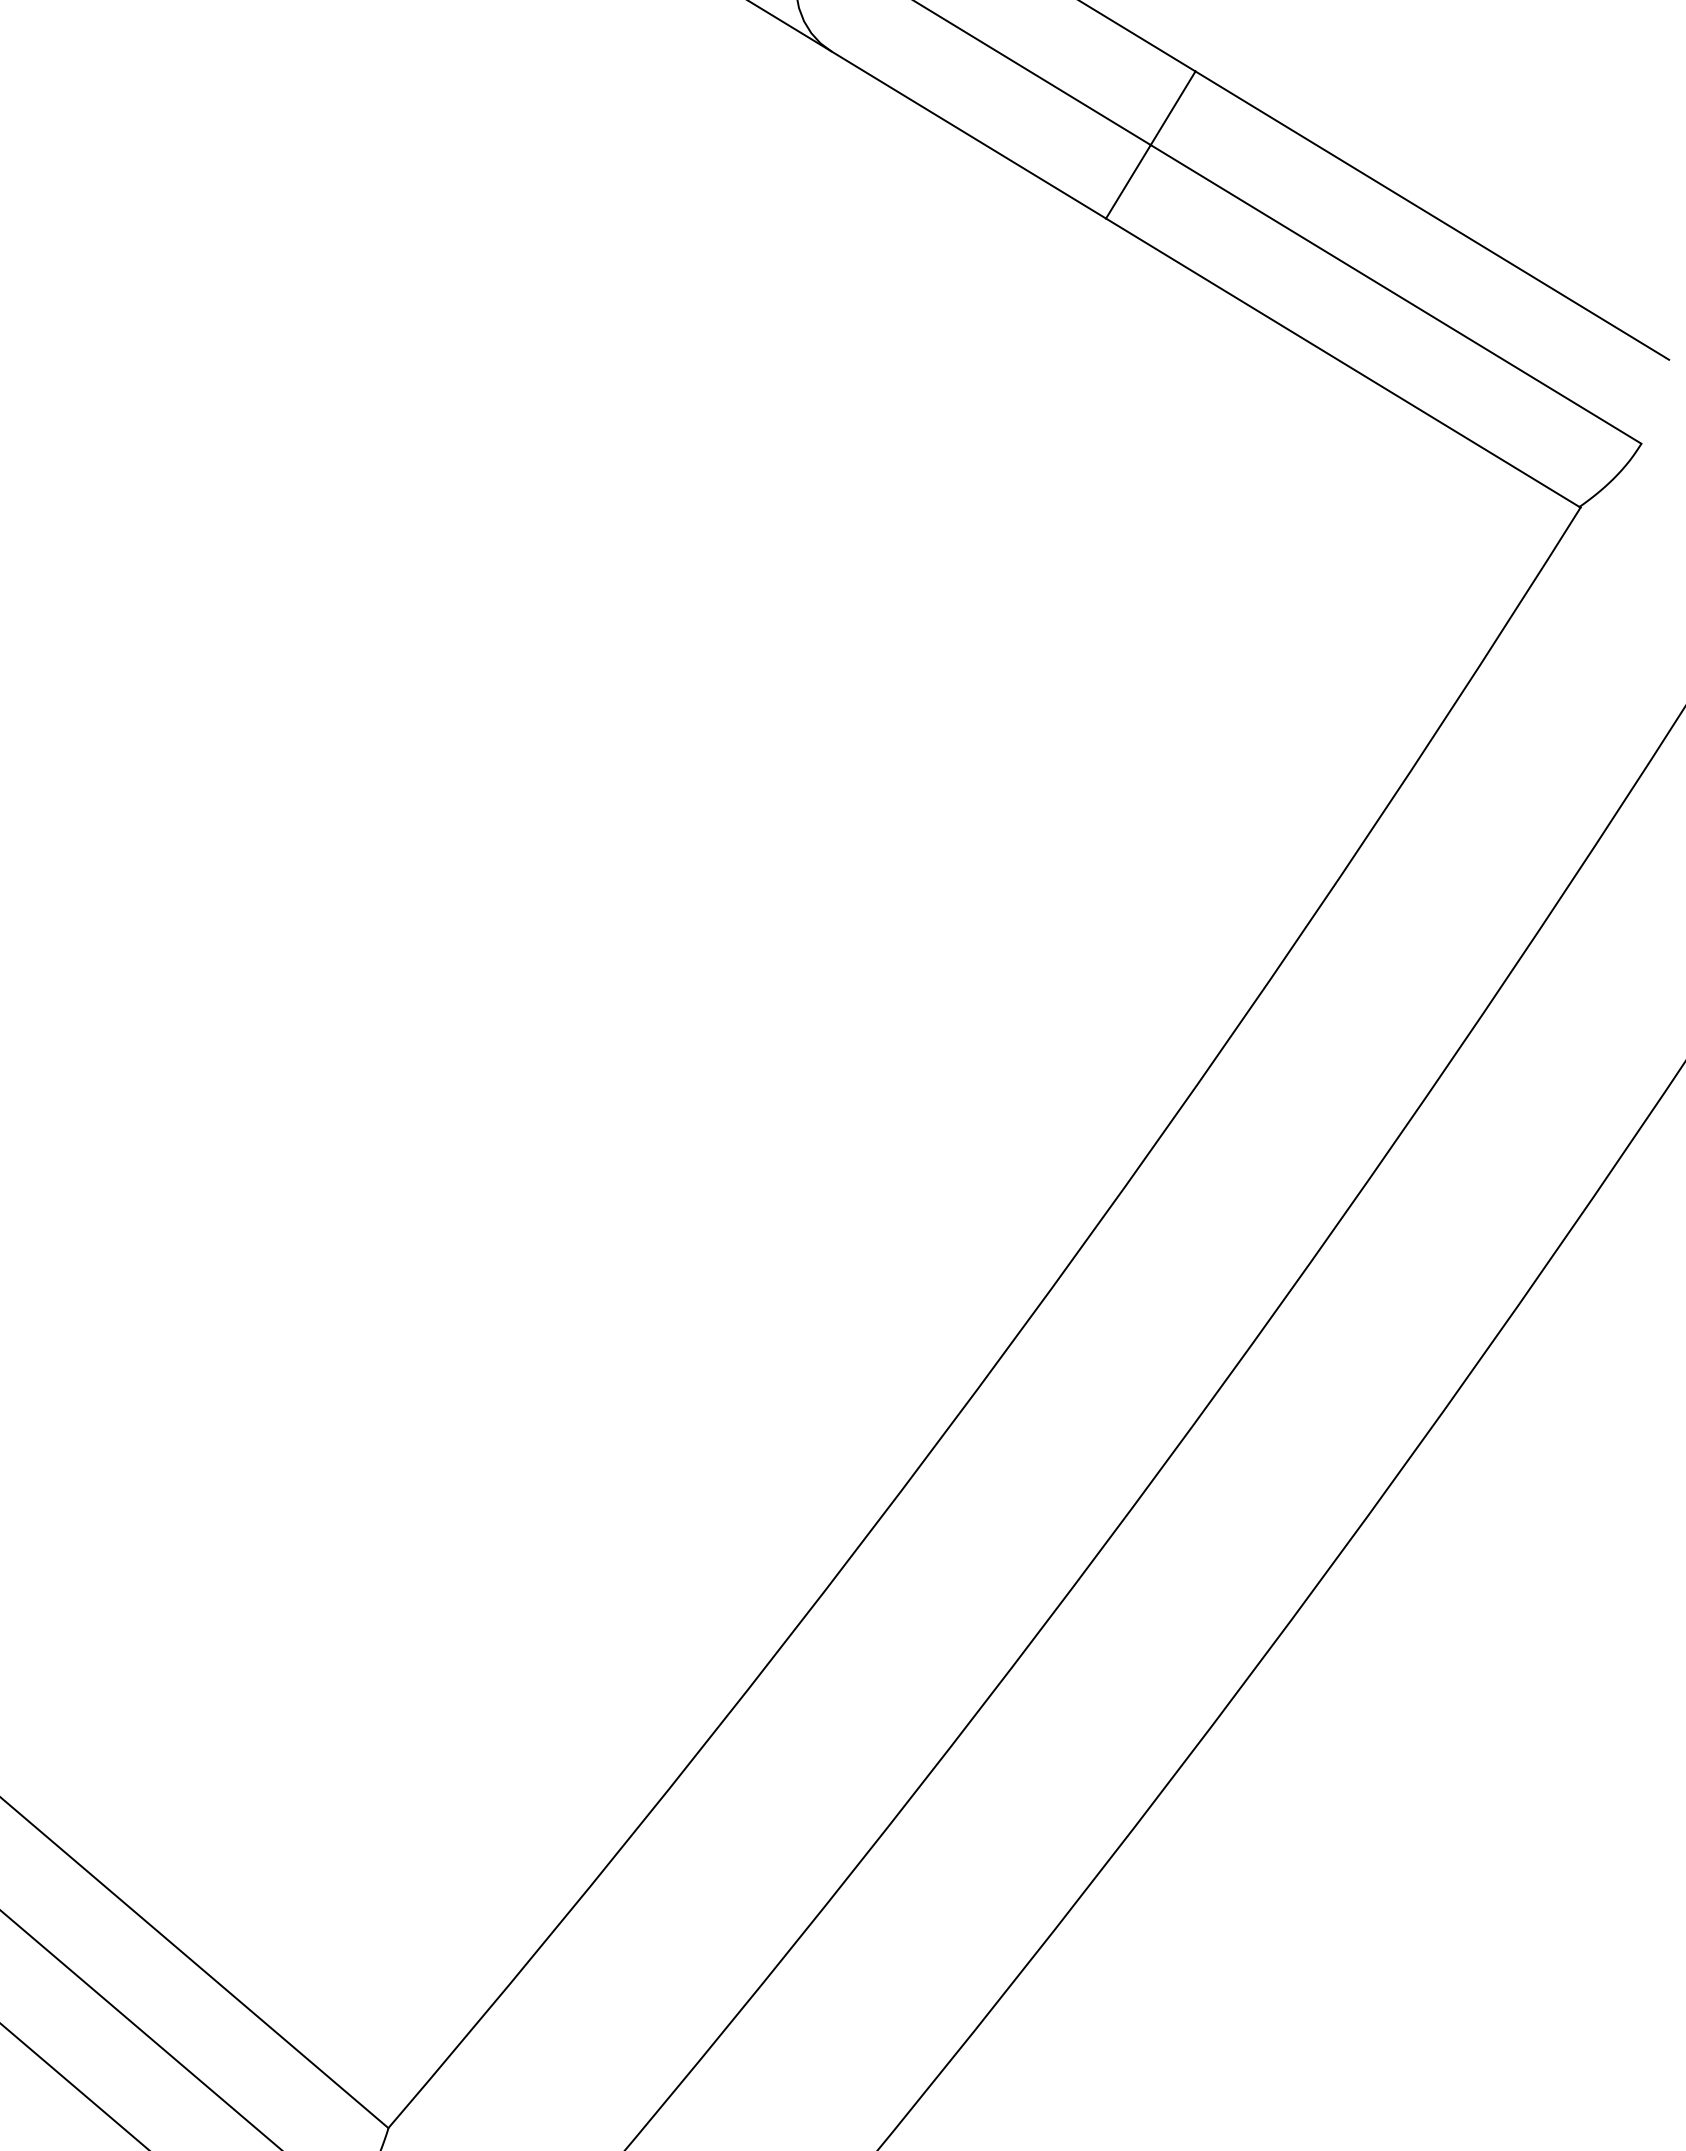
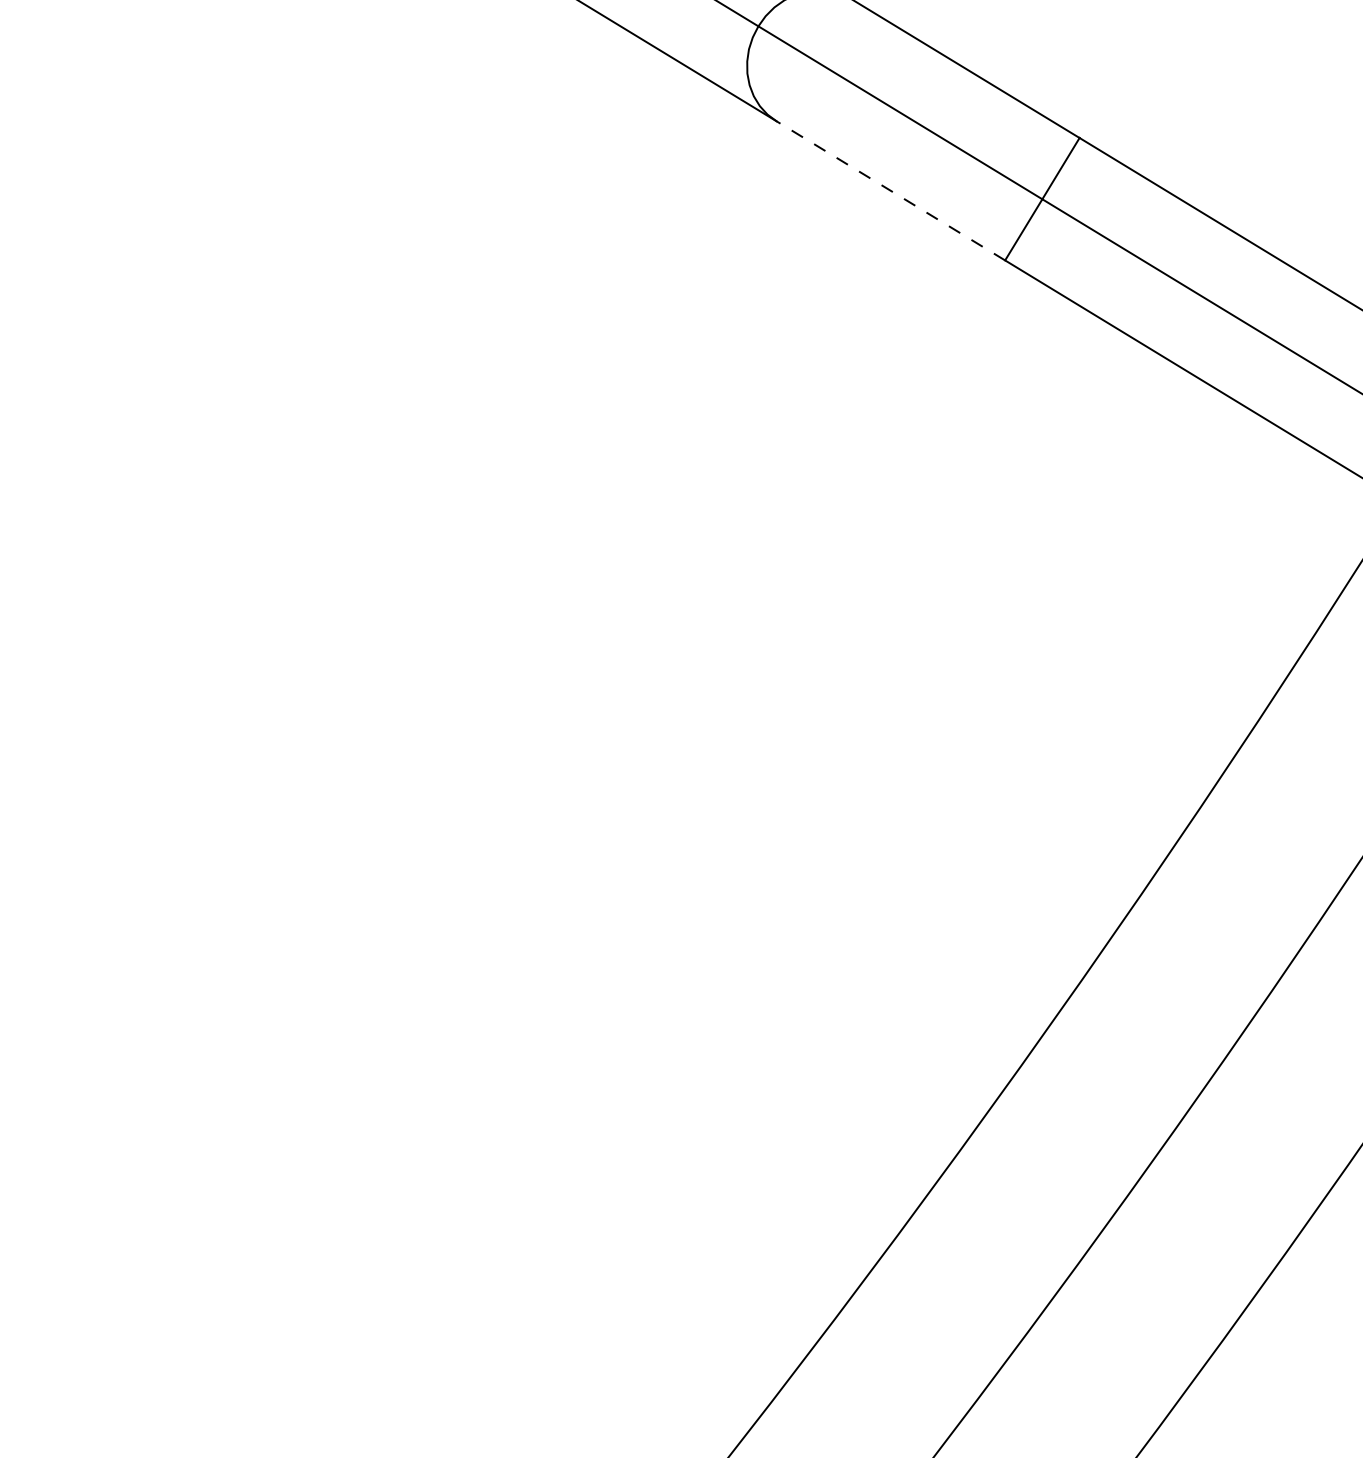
line: (968, 134) -> (890, 190), solid -> dashed

